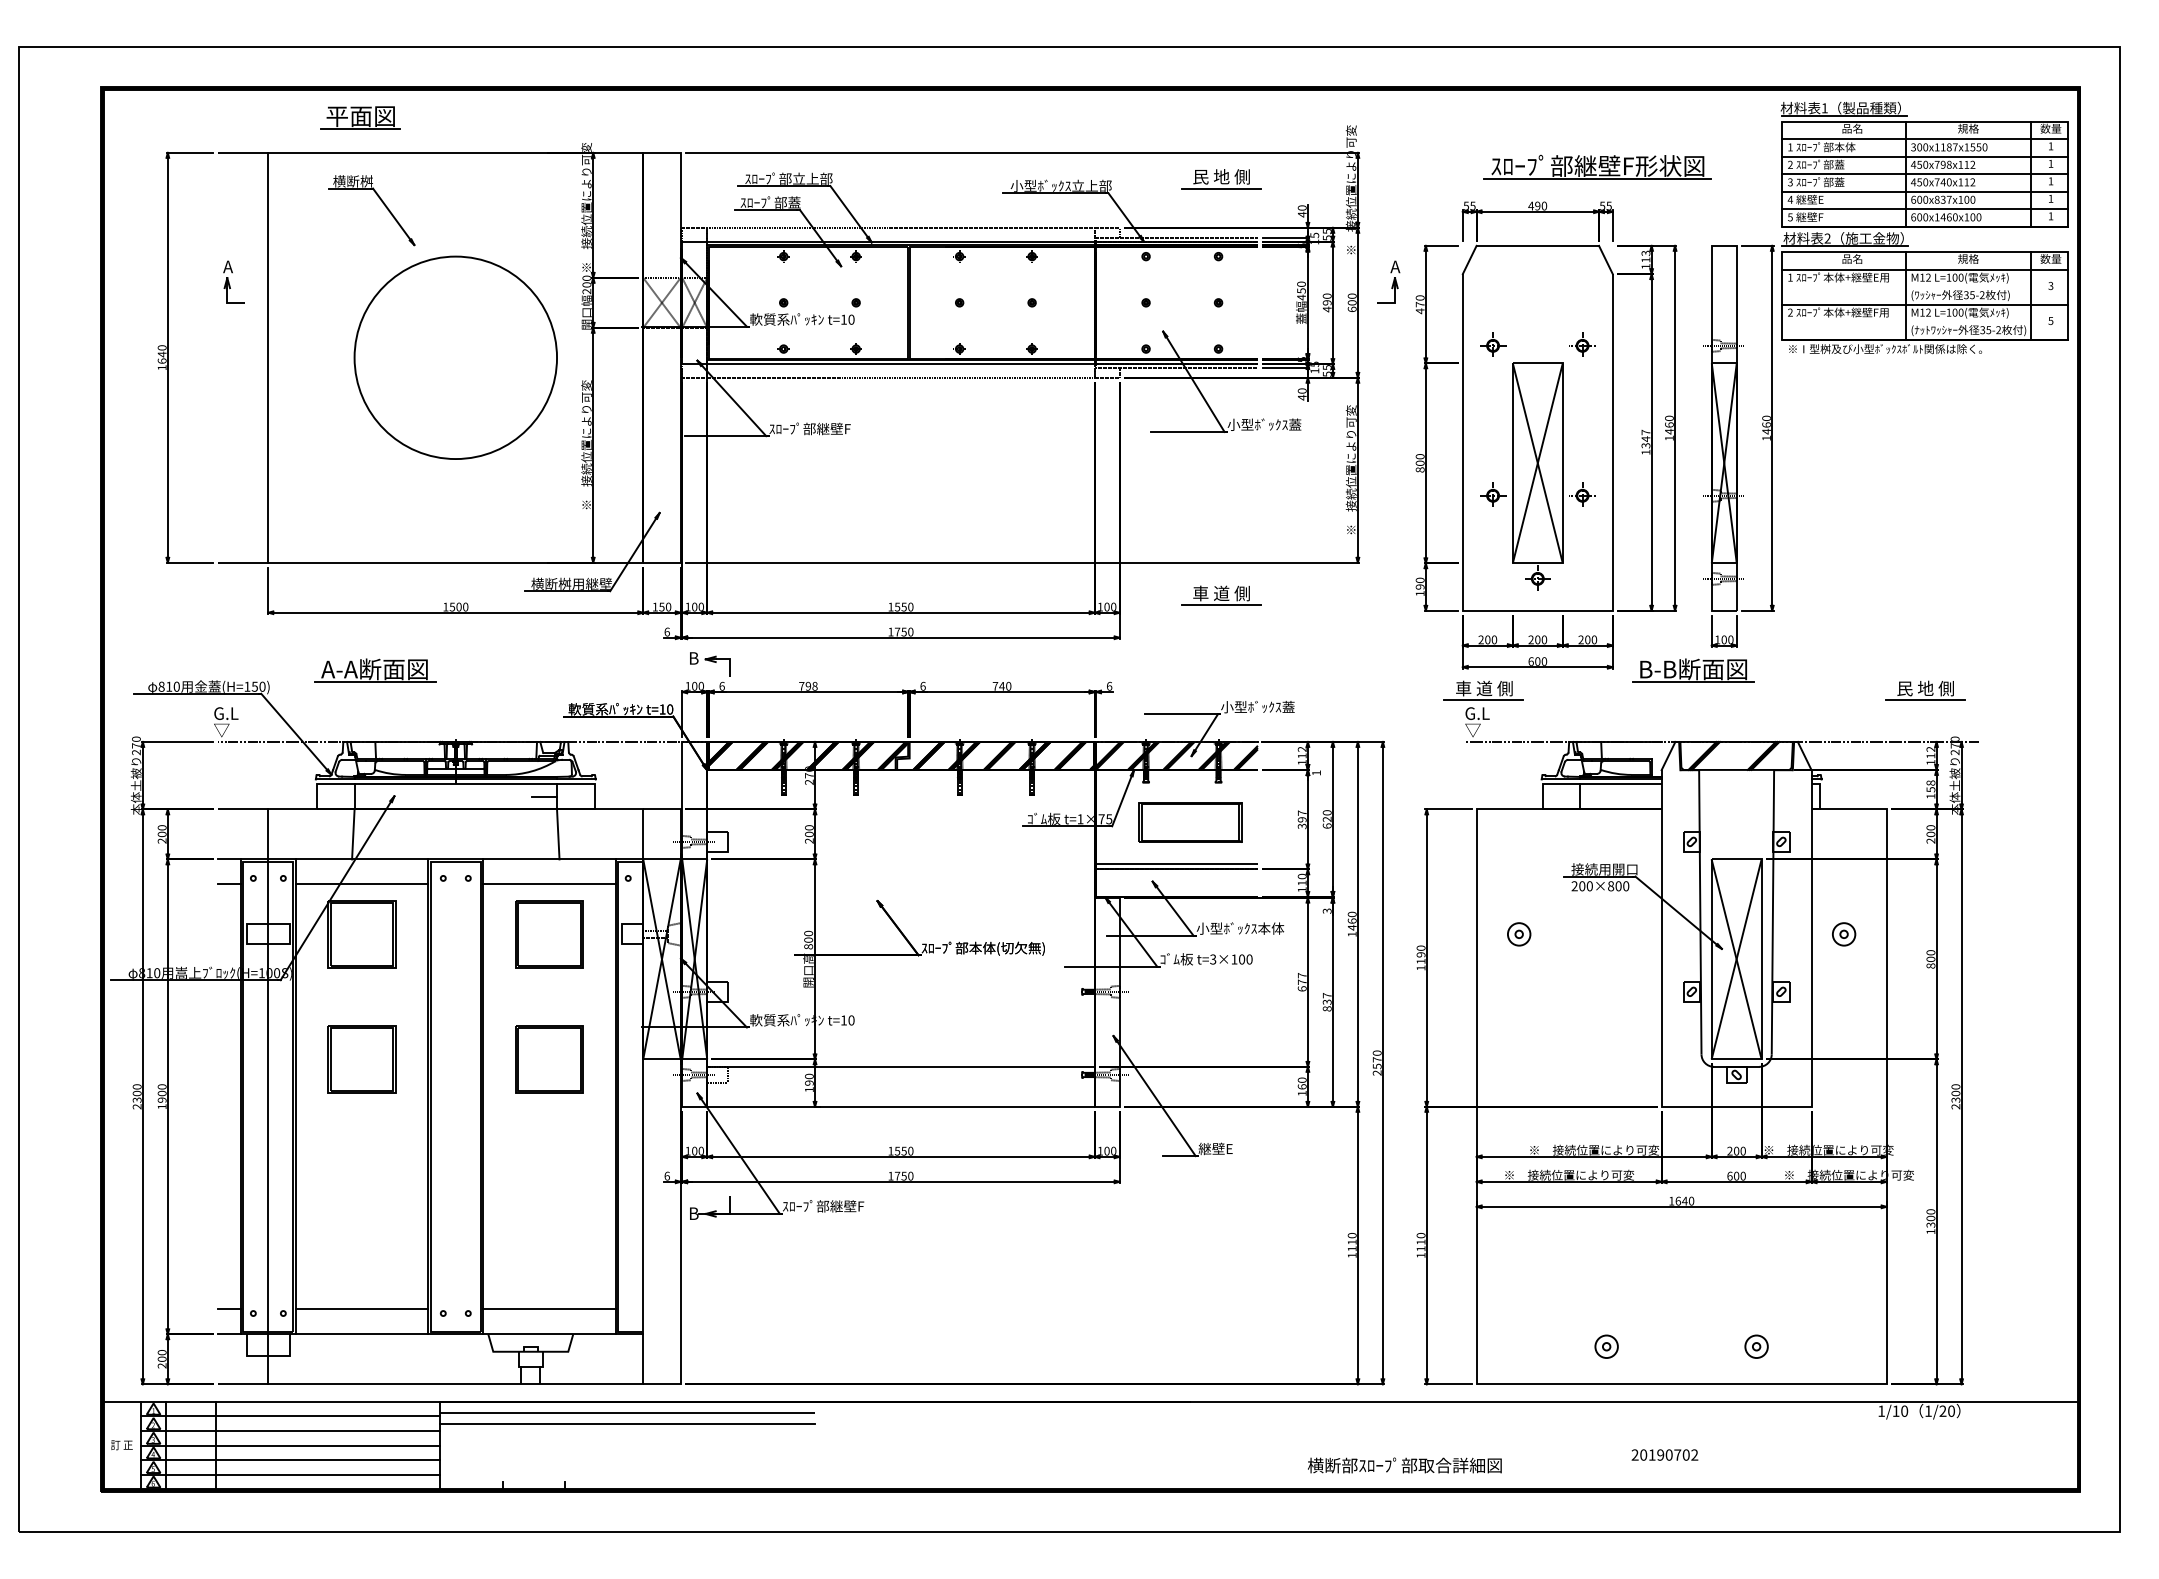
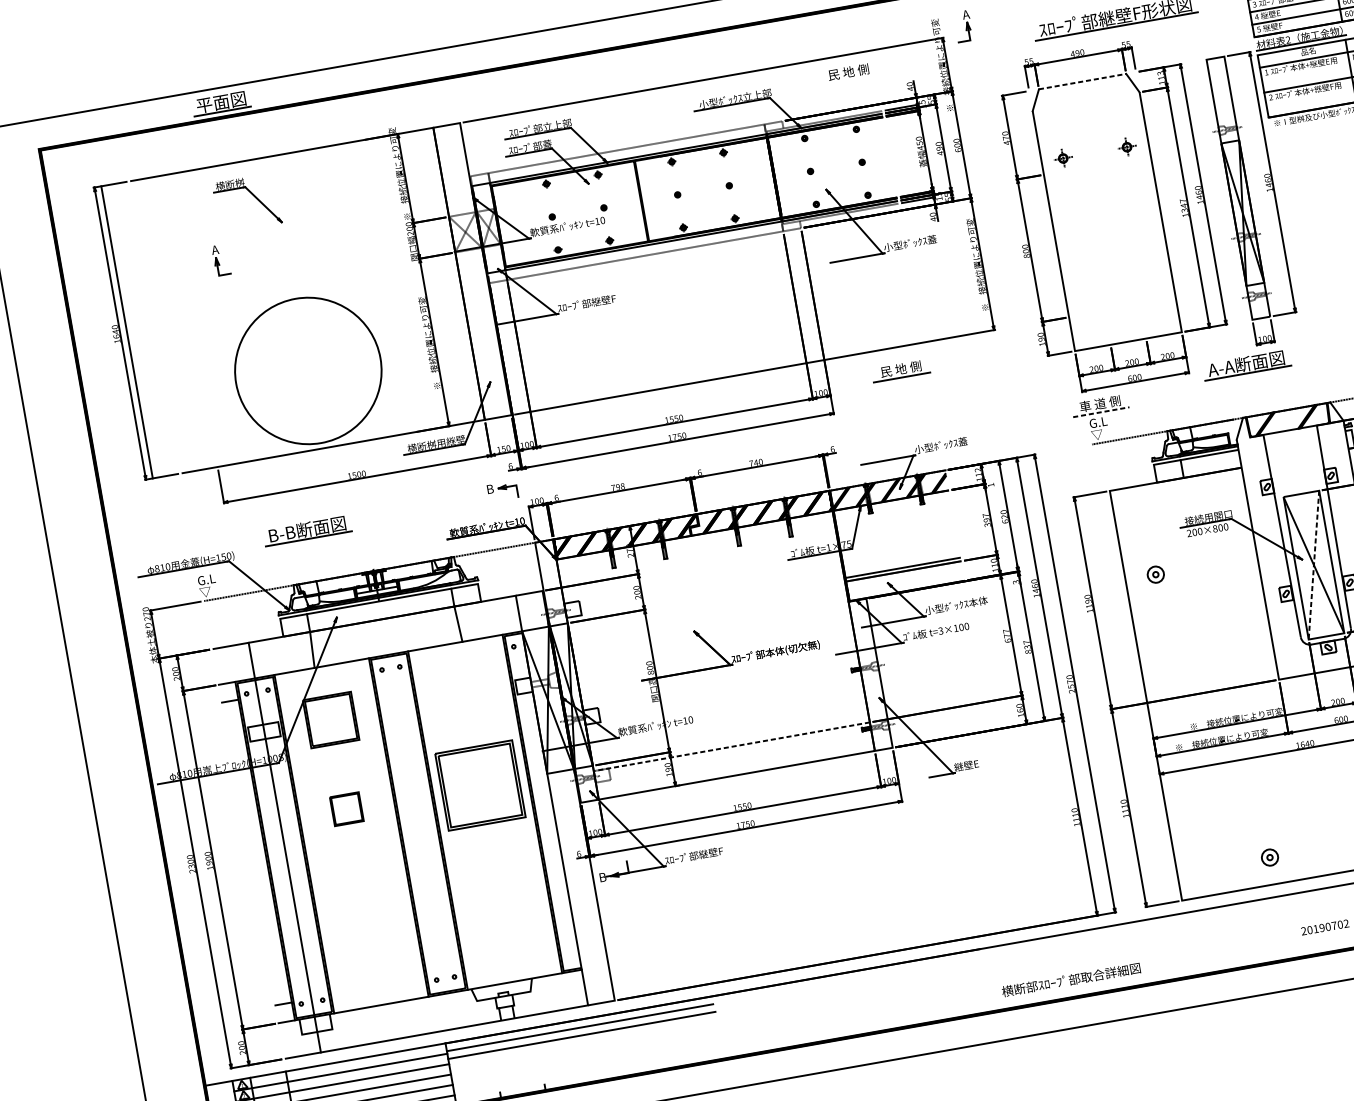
part: (360, 117) -> (221, 103), moved
line: (1220, 188) -> (849, 80), removed
line: (1538, 245) -> (1083, 81), solid -> dashed
part: (233, 281) -> (220, 259), moved
part: (1388, 281) -> (963, 26), moved
line: (268, 357) -> (127, 332), moved
circle: (455, 357) -> (308, 370), moved
part: (1537, 476) -> (1111, 246), removed
text: (1211, 593) -> (893, 370), 車 道 側 -> 民 地 側
part: (710, 664) -> (502, 491), moved
text: (374, 669) -> (306, 529), A-A断面図 -> B-B断面図
text: (1693, 669) -> (1246, 363), B-B断面図 -> A-A断面図
line: (1483, 700) -> (1101, 412), solid -> dashed
line: (544, 796) -> (443, 598), removed
part: (1190, 822) -> (907, 536), removed
line: (361, 884) -> (324, 684), removed
line: (549, 884) -> (458, 660), removed
part: (549, 934) -> (464, 696), removed
line: (1736, 959) -> (1313, 565), solid -> dashed
part: (361, 1059) -> (346, 809), size x0.6
part: (549, 1059) -> (480, 785), size x1.6
line: (900, 1066) -> (731, 746), solid -> dashed
line: (361, 1309) -> (377, 987), removed
line: (549, 1309) -> (511, 963), removed
text: (1404, 1465) -> (1071, 979), moved

